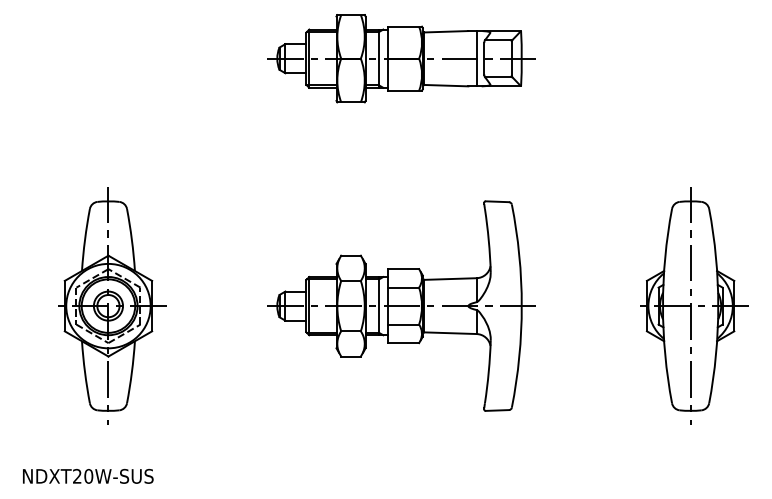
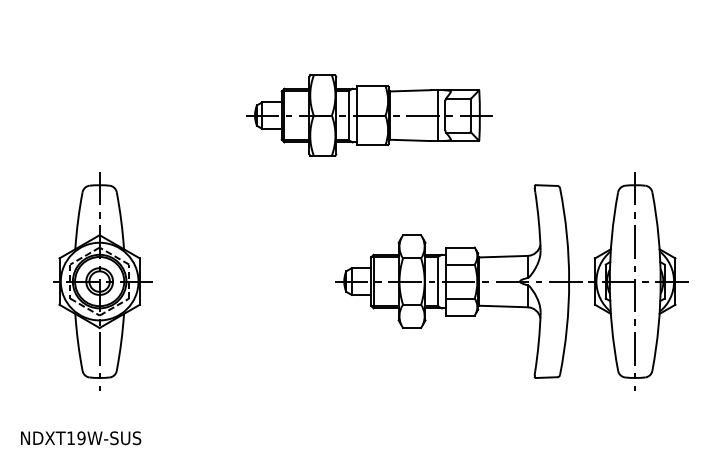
part: (401, 58) -> (369, 115), moved
part: (401, 305) -> (458, 281), moved
text: (83, 475) -> (76, 437), NDXT20W-SUS -> NDXT19W-SUS

